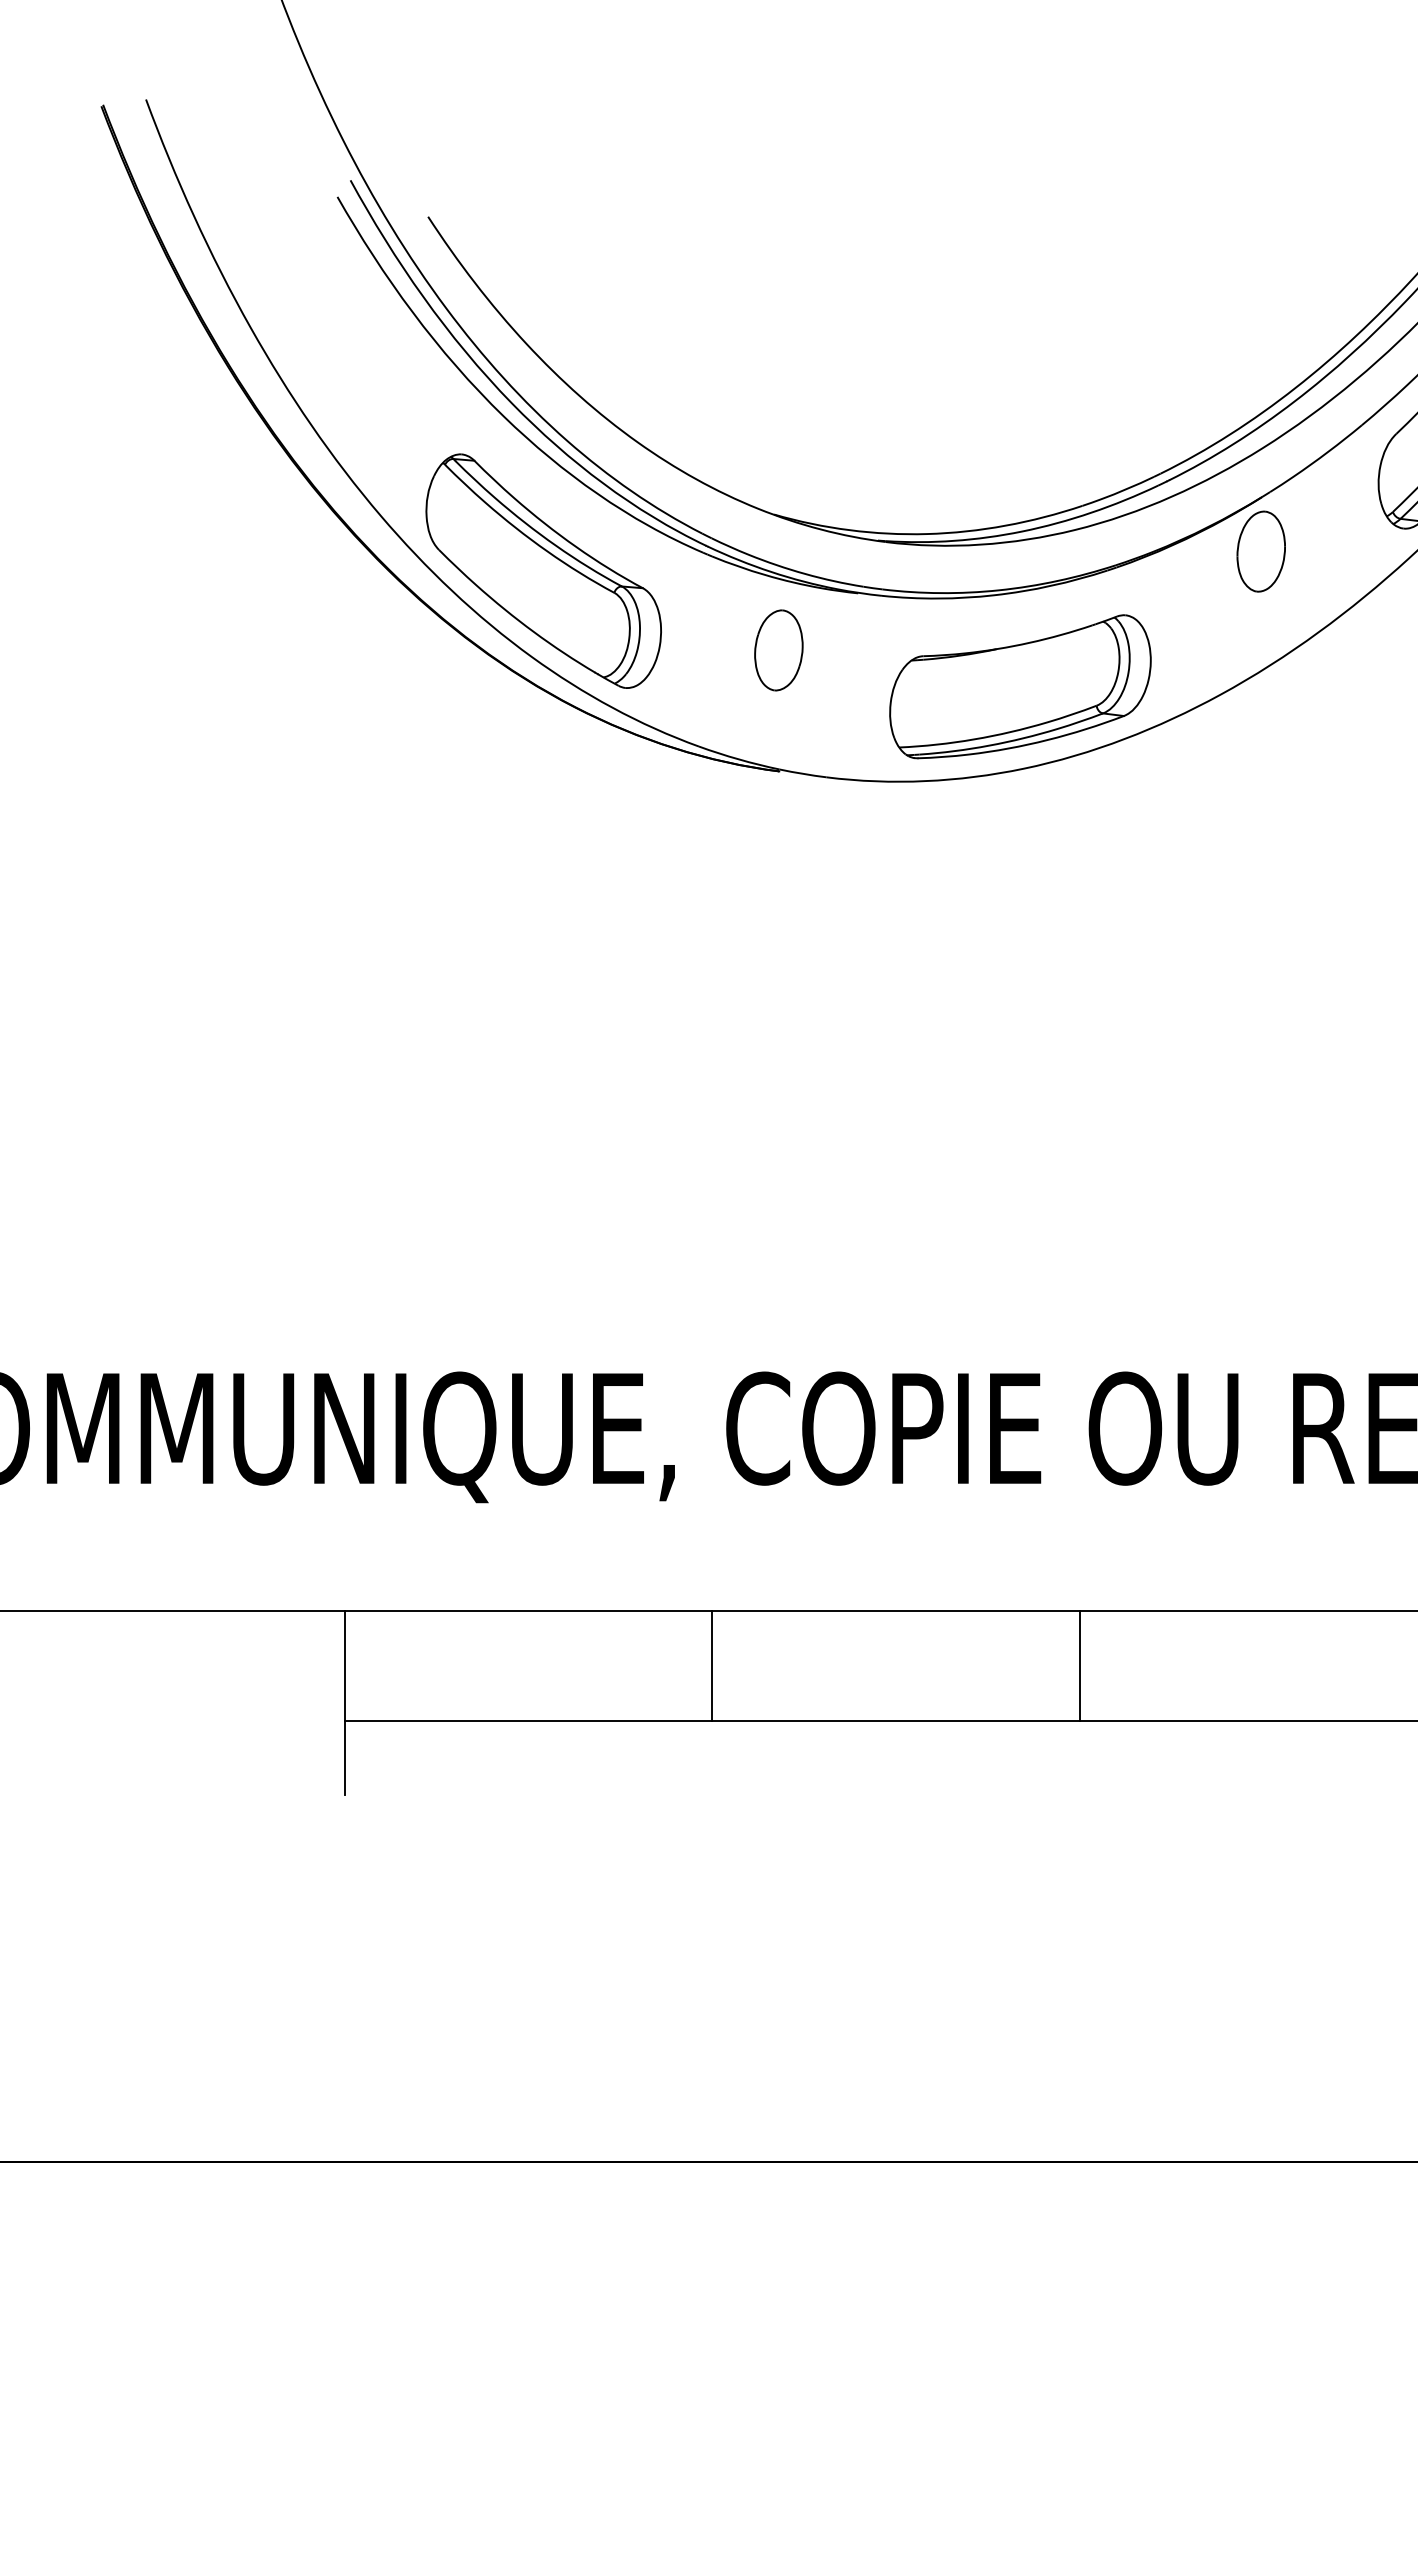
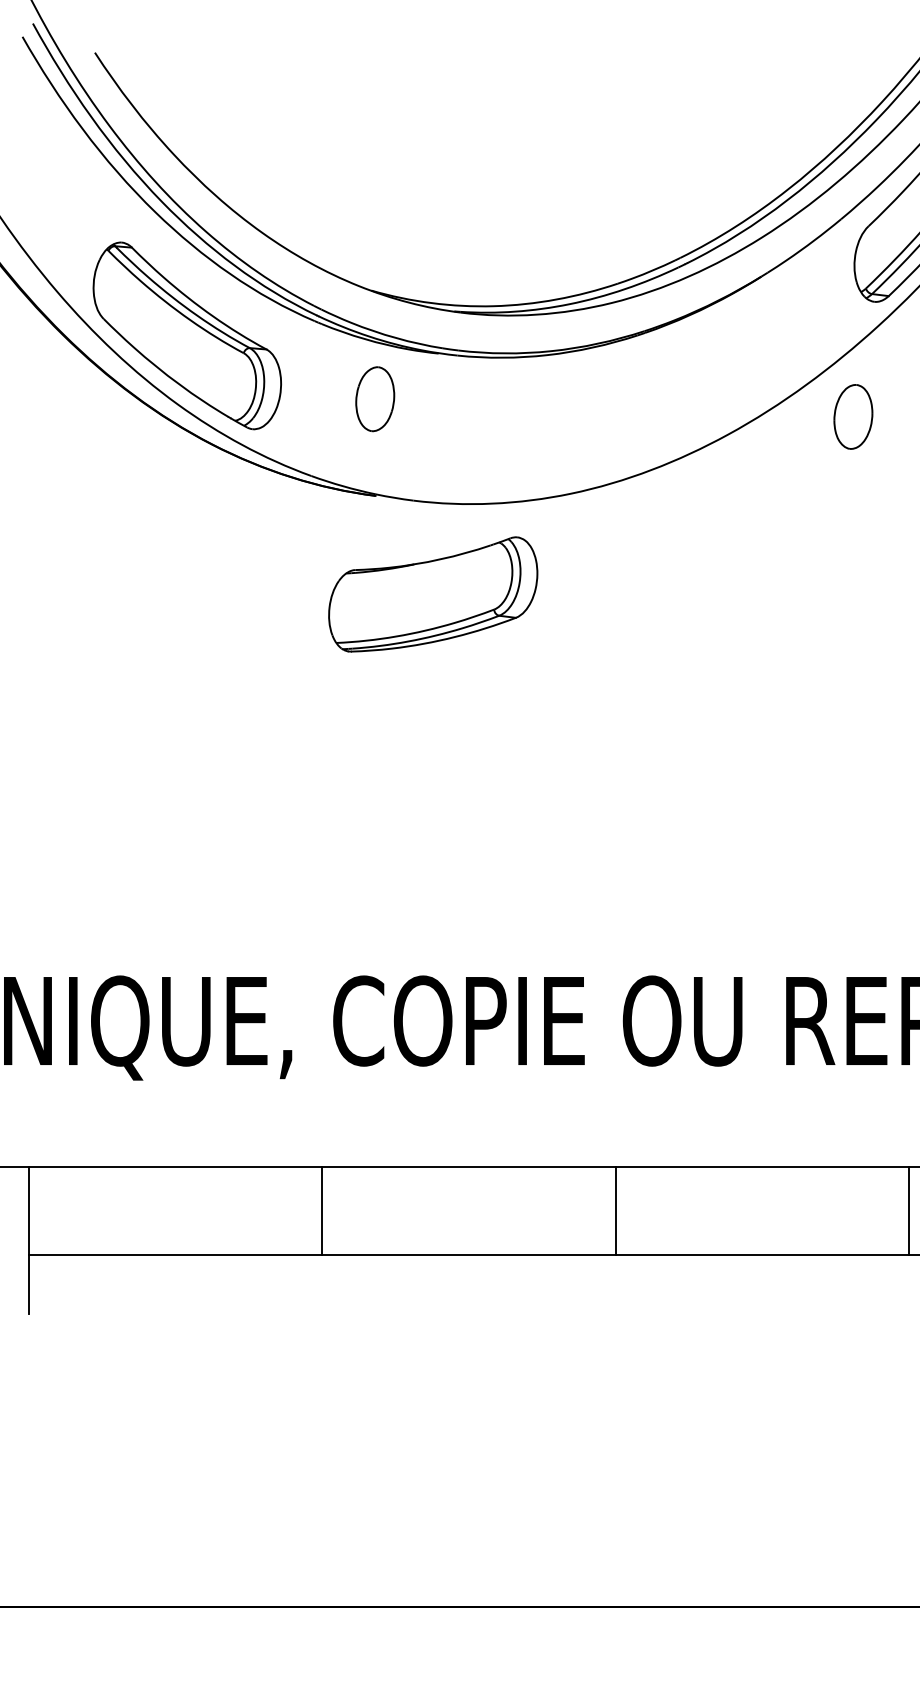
part: (1260, 551) -> (852, 416), moved
part: (1020, 686) -> (433, 594), moved

